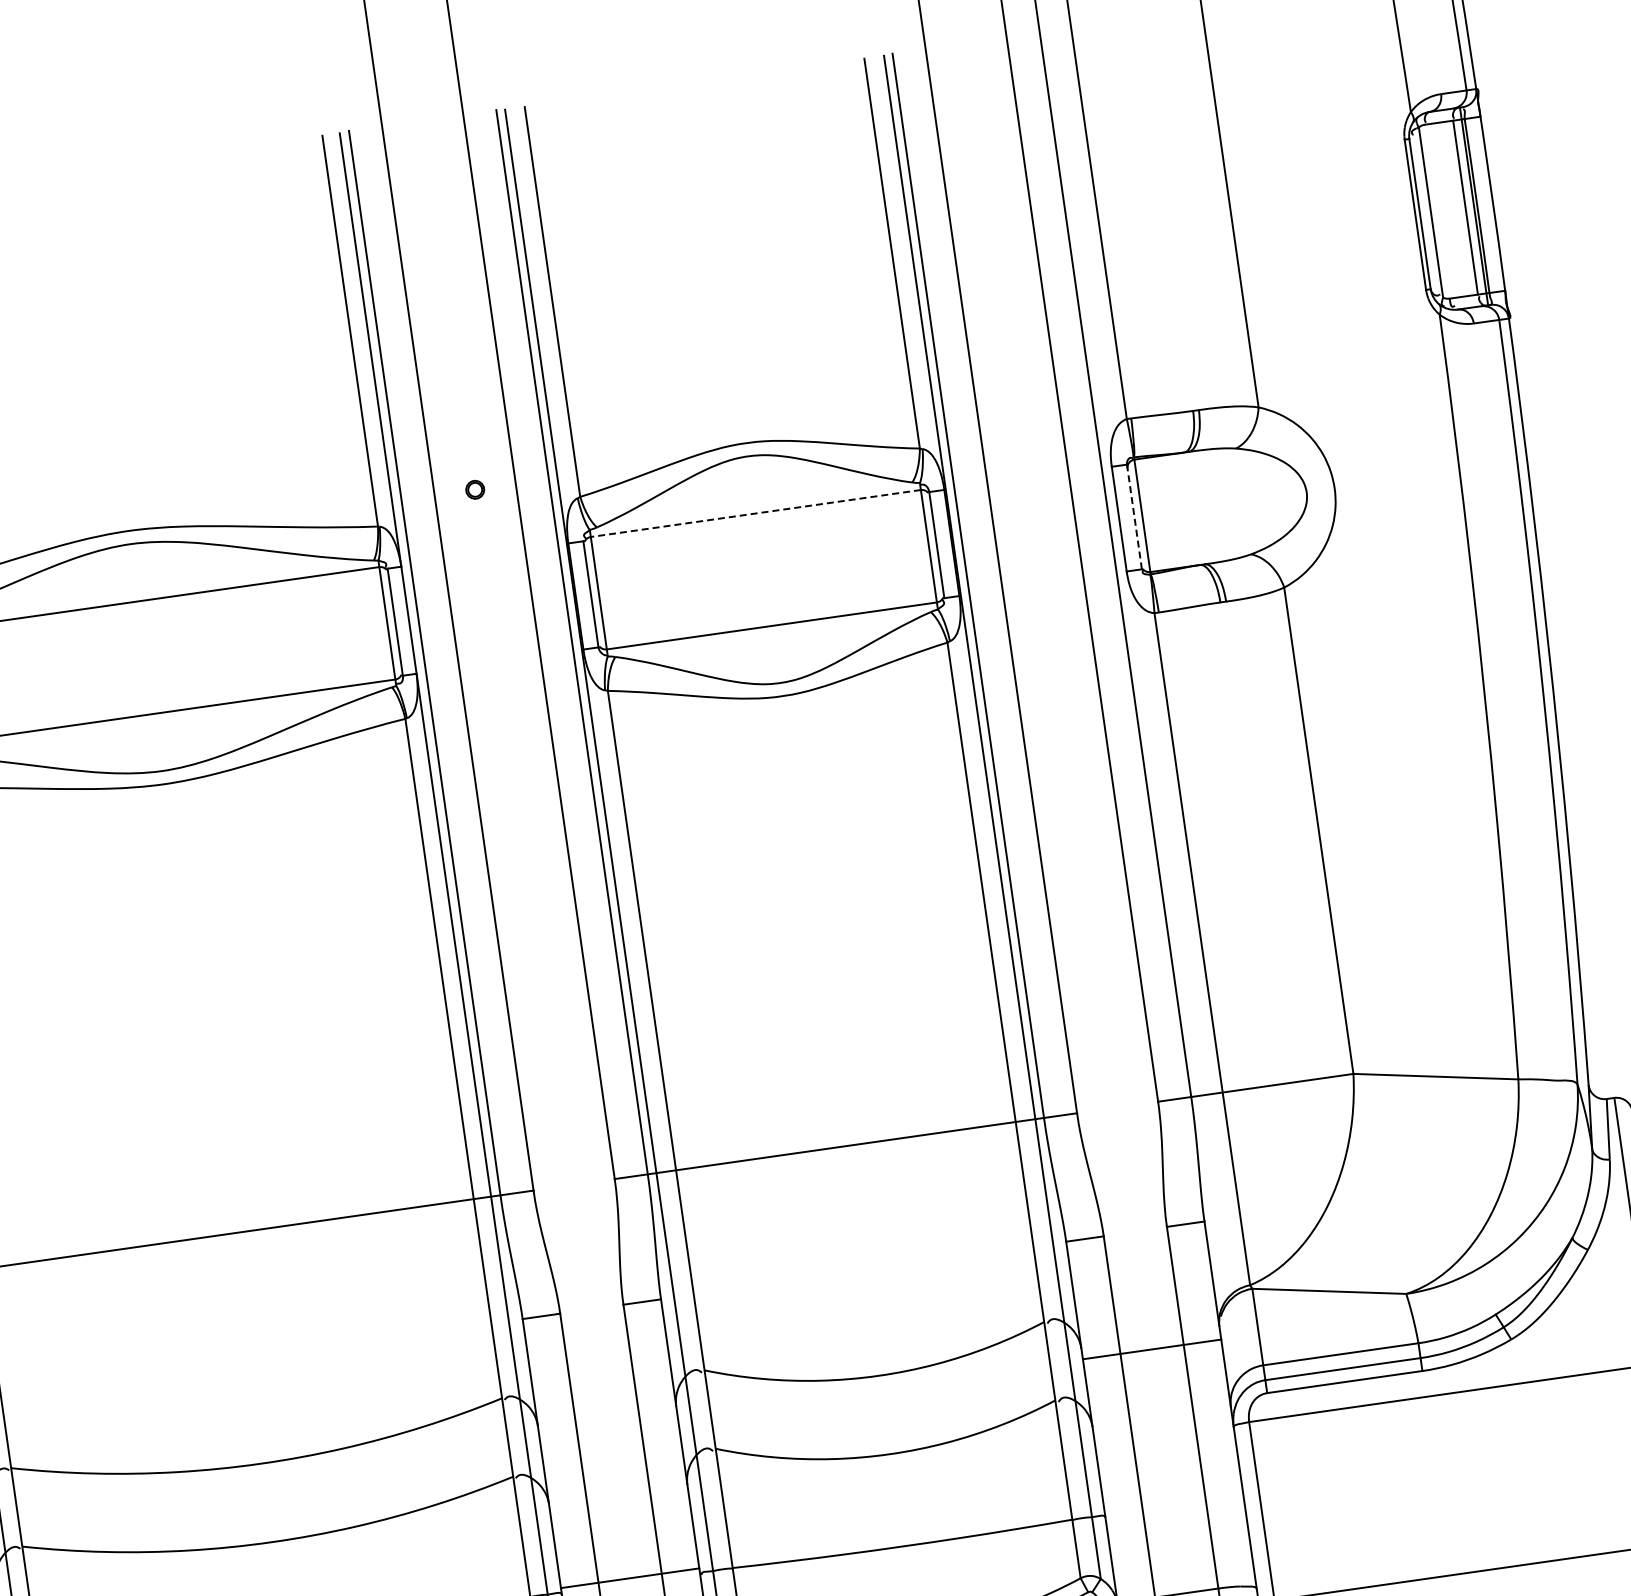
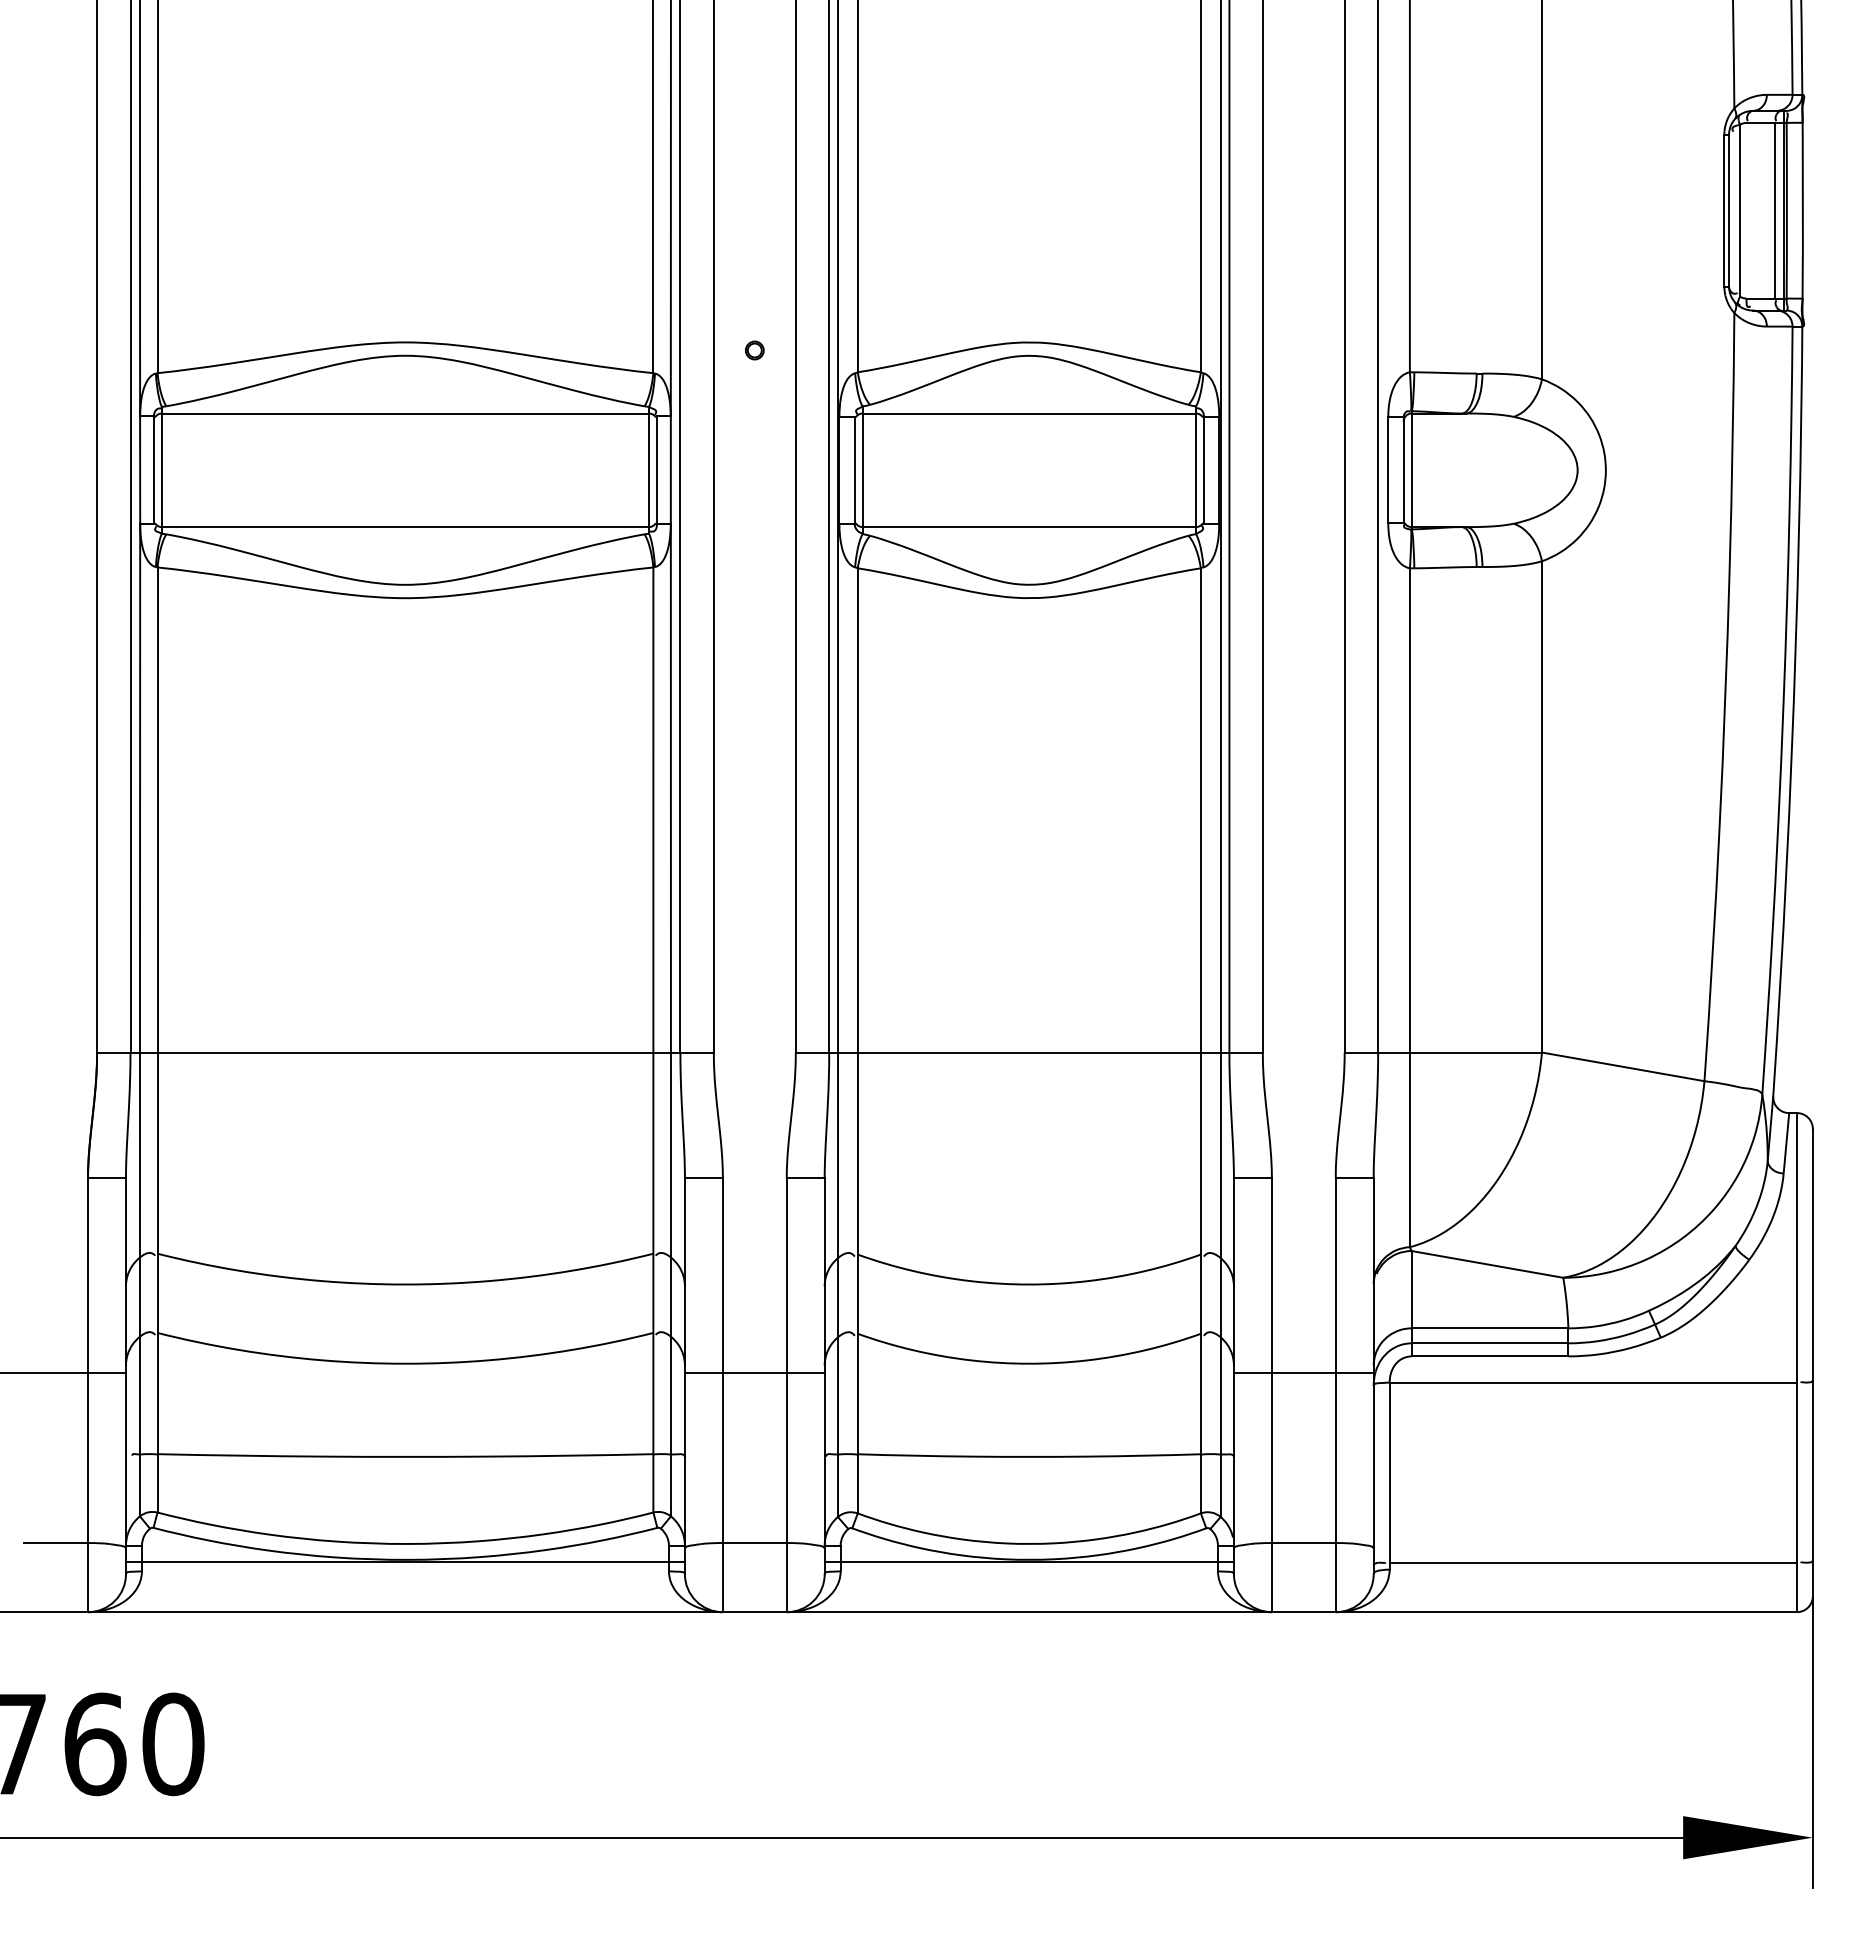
line: (756, 513) -> (1029, 413), dashed -> solid
line: (1134, 517) -> (1403, 470), dashed -> solid
line: (1151, 1349) -> (1303, 1372), moved
line: (629, 1577) -> (754, 1372), moved

